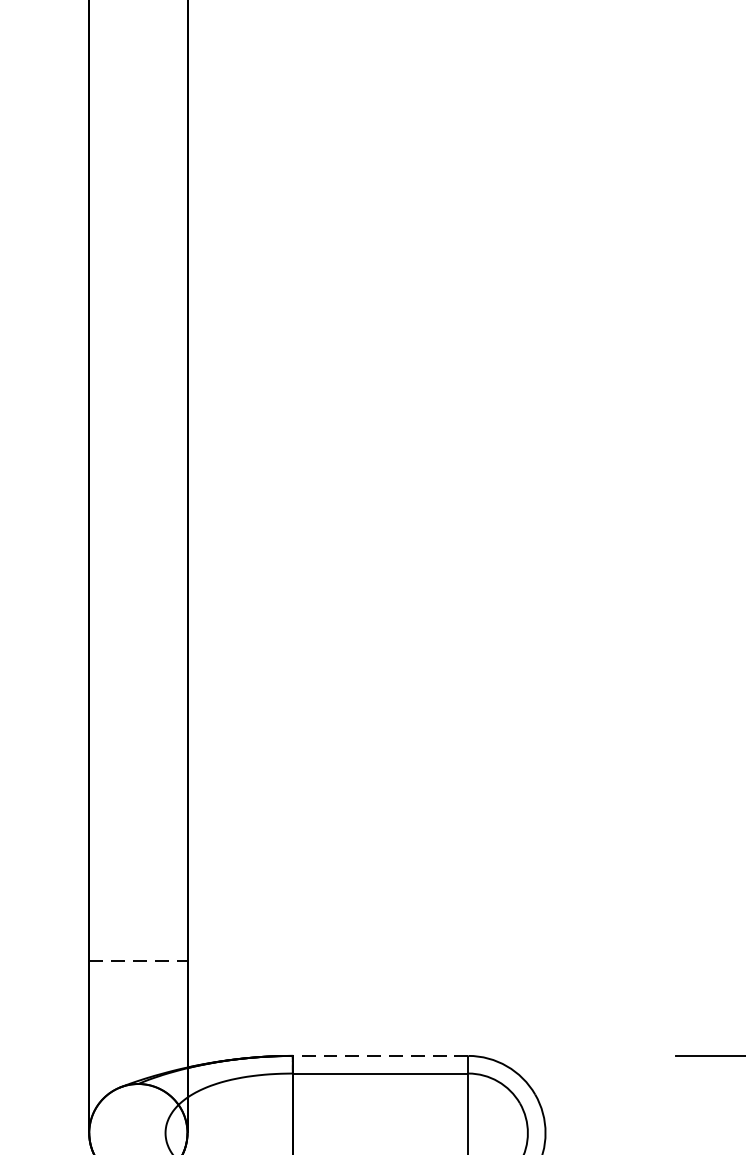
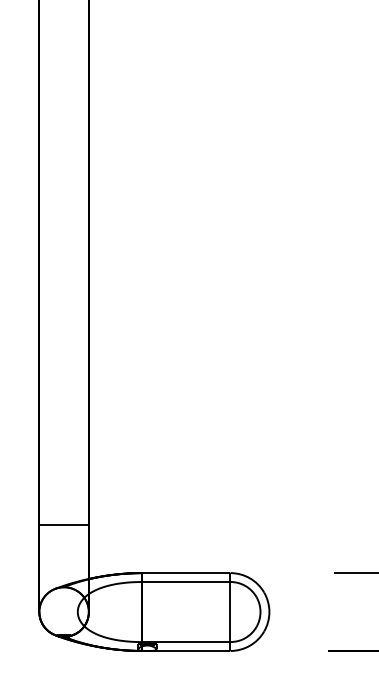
line: (139, 961) -> (64, 525), dashed -> solid
line: (379, 1056) -> (185, 573), dashed -> solid

